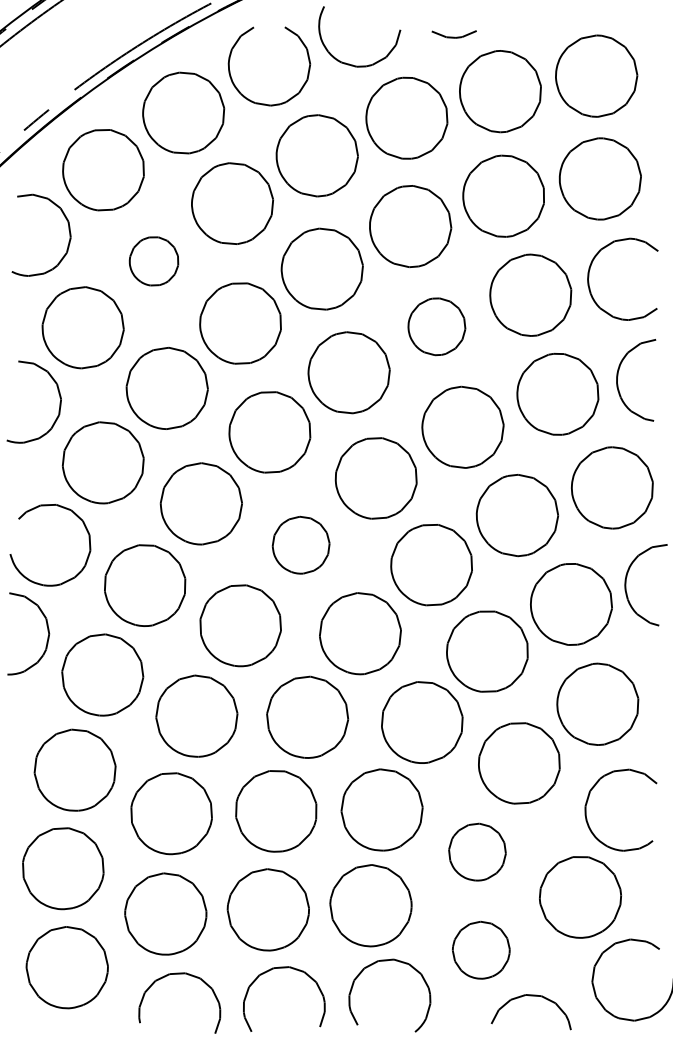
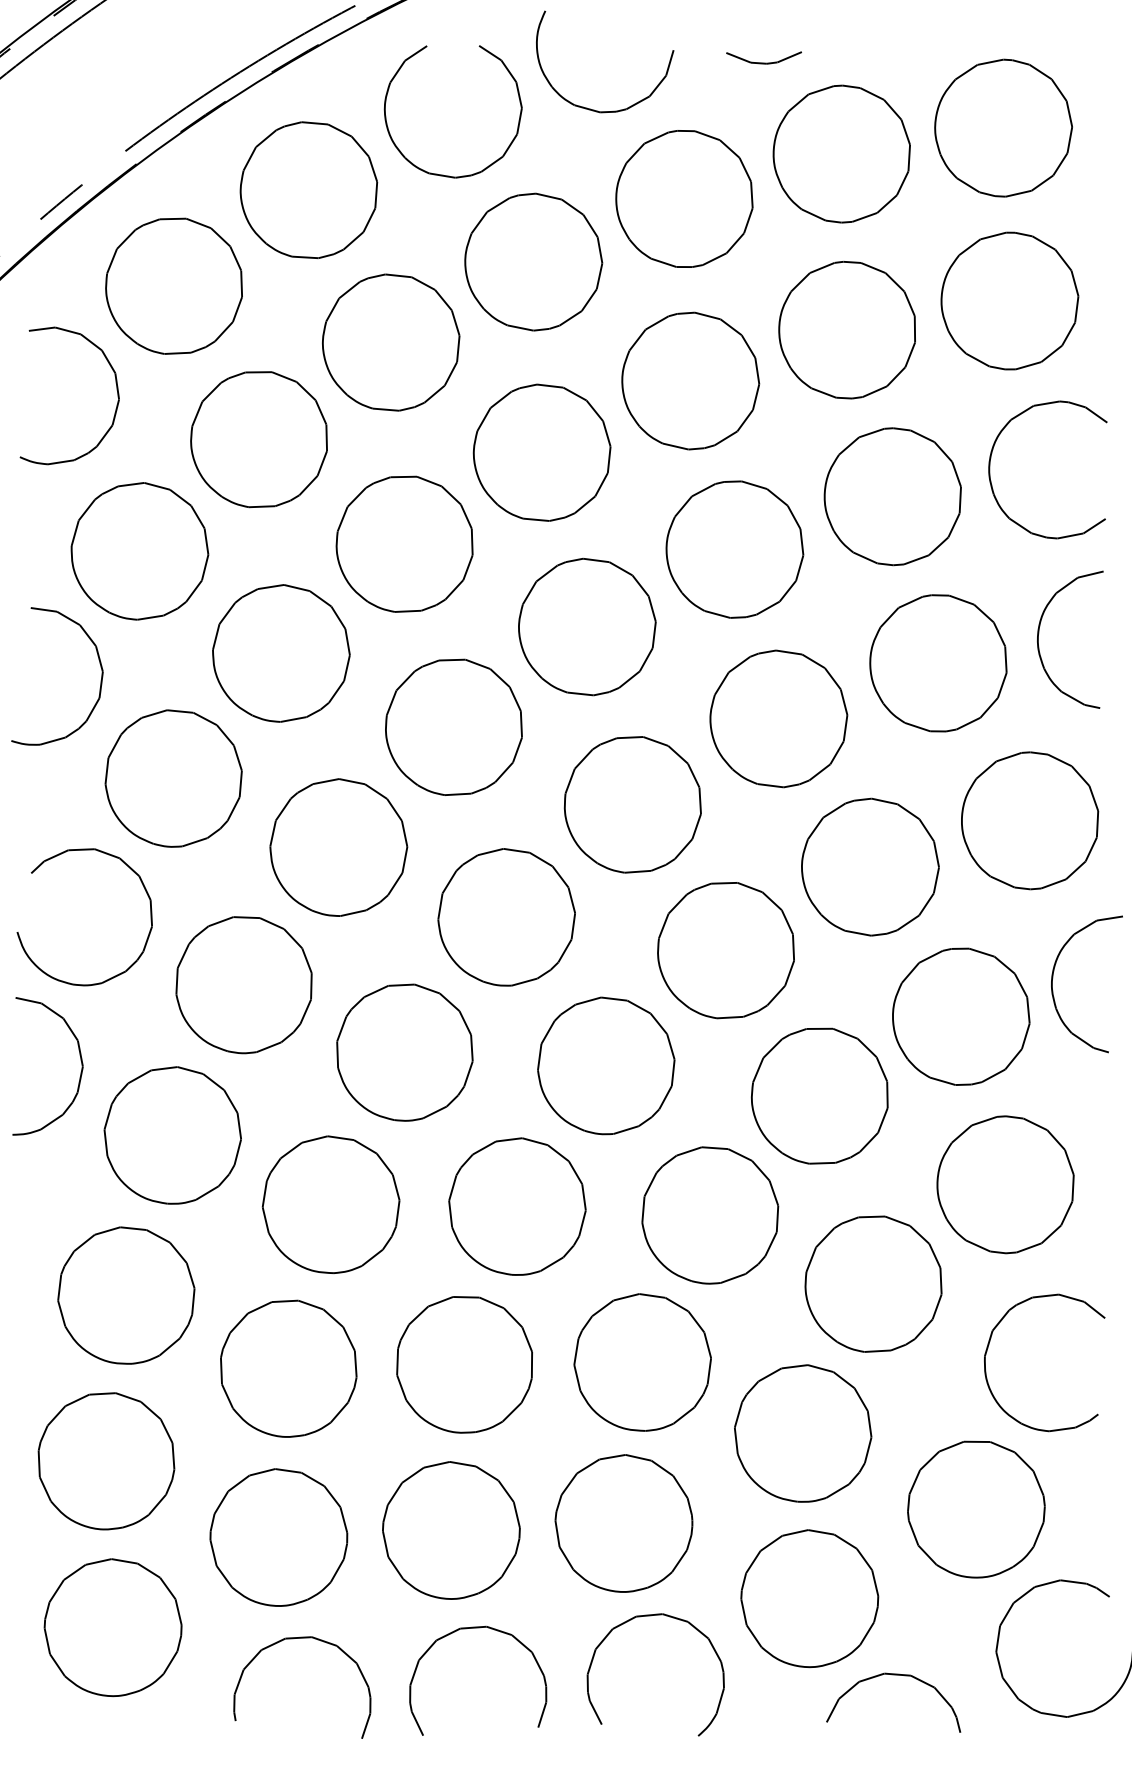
part: (153, 261) -> (258, 439), size x1.67
part: (436, 326) -> (734, 549), size x1.43
part: (300, 544) -> (505, 915), size x1.43
part: (477, 851) -> (803, 1432), size x1.43
part: (480, 949) -> (808, 1597), size x1.43

